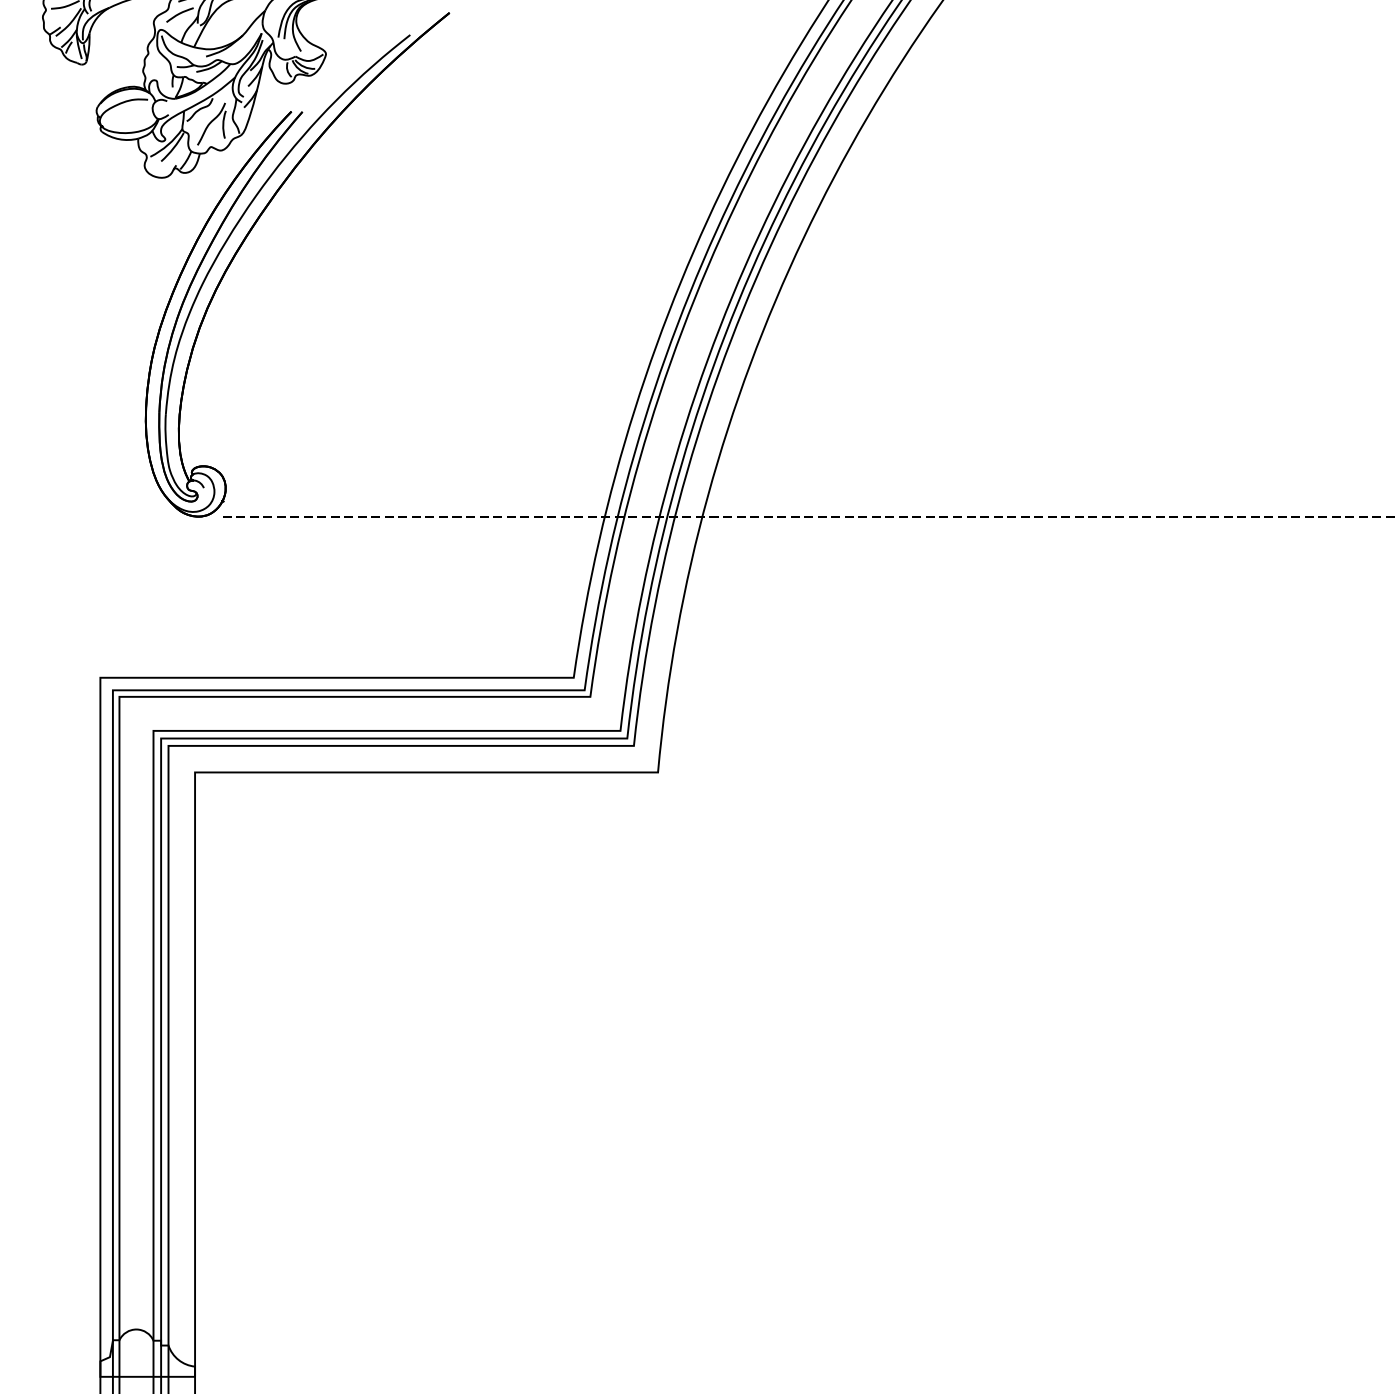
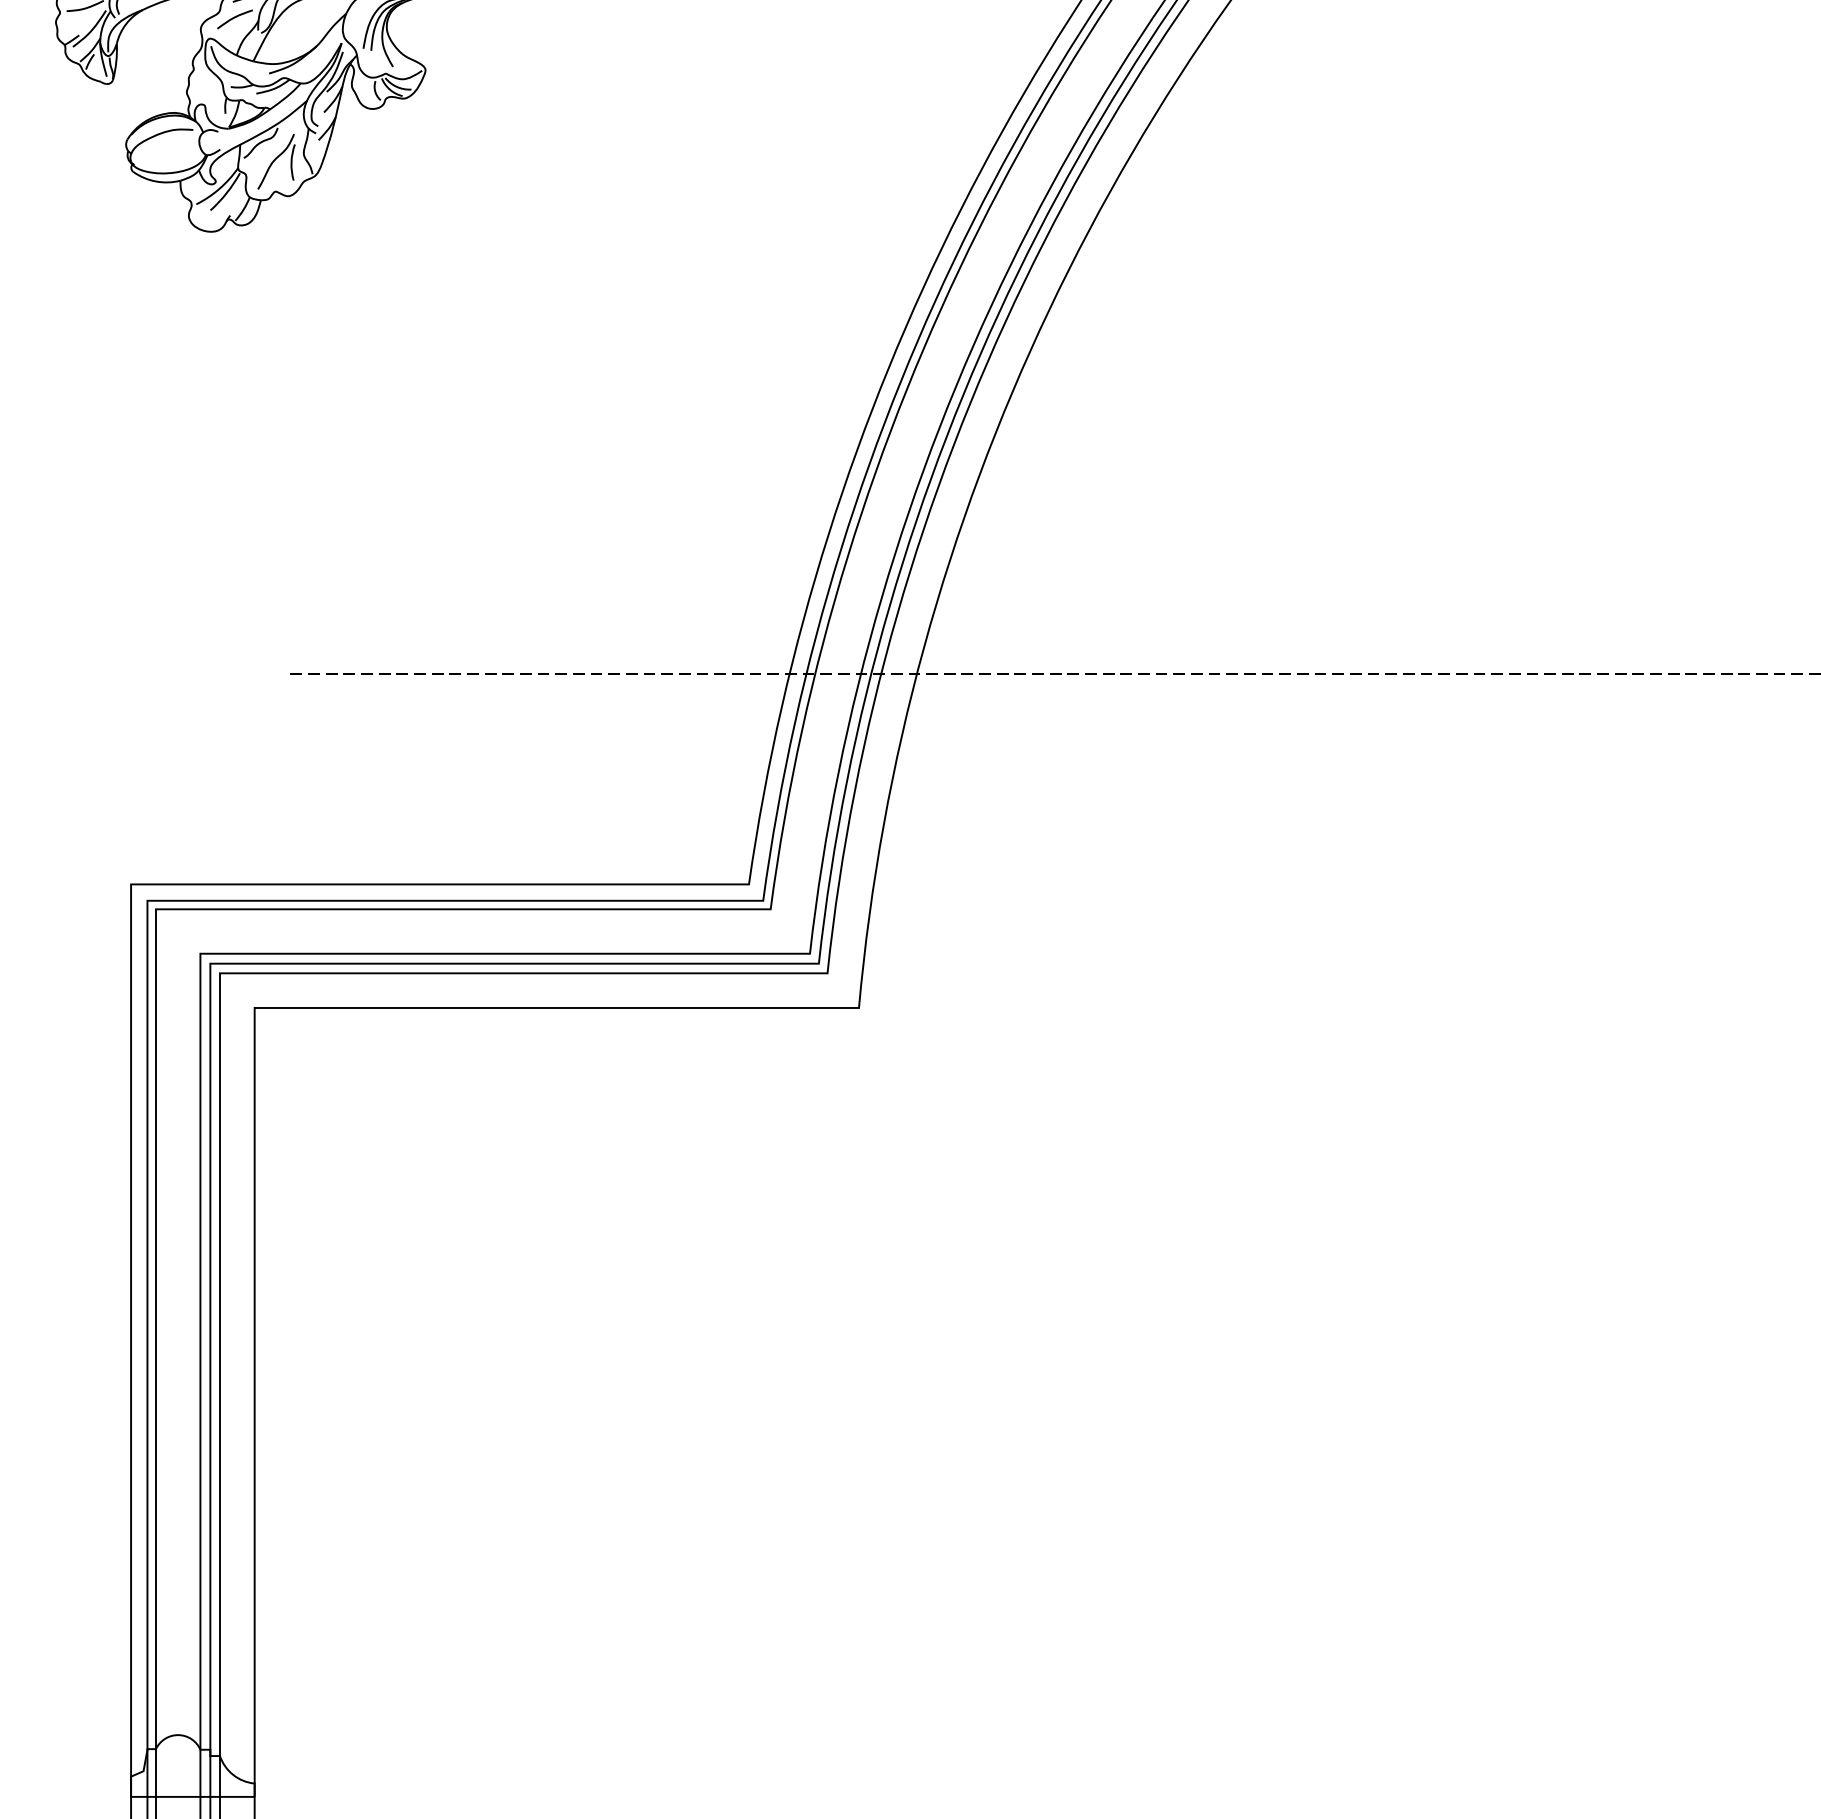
part: (250, 232) -> (326, 303), removed

